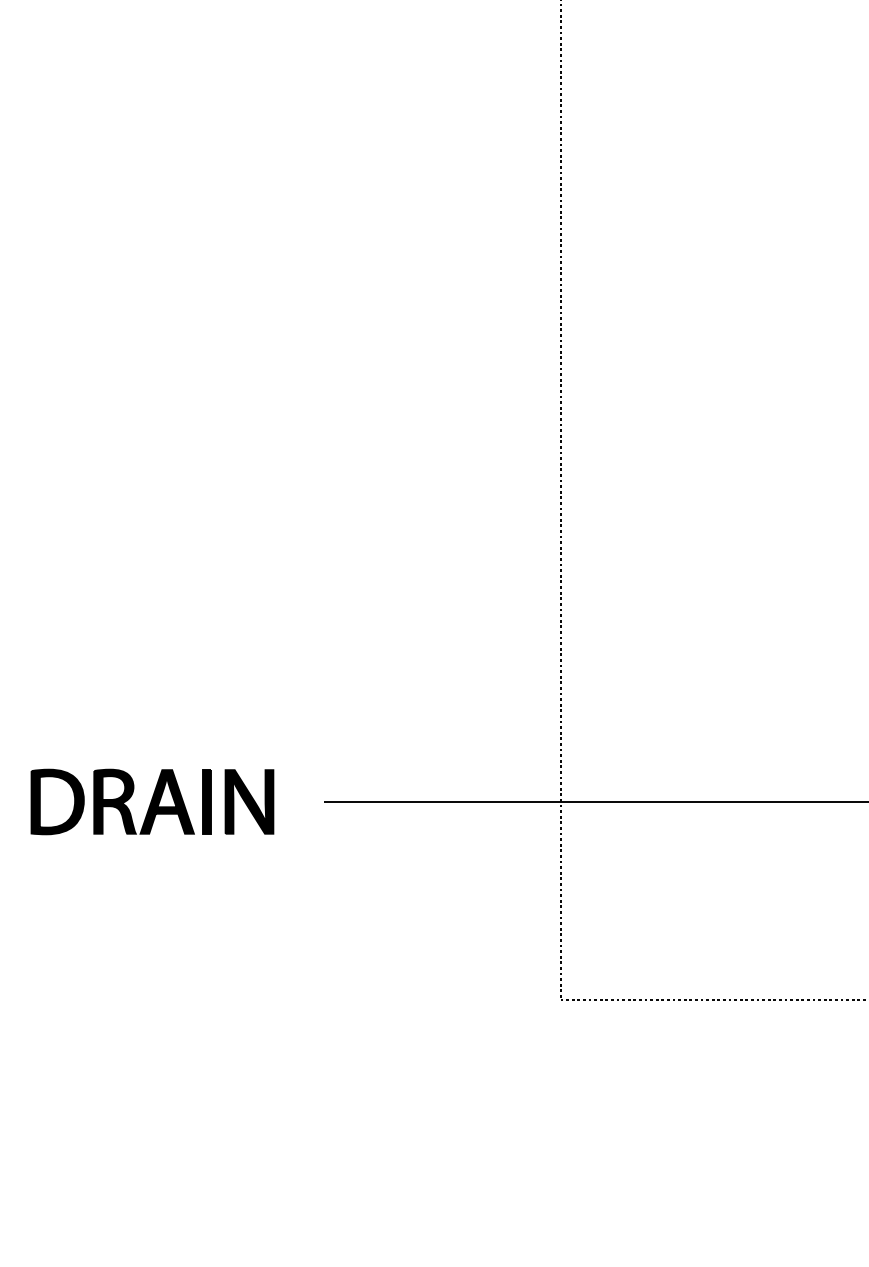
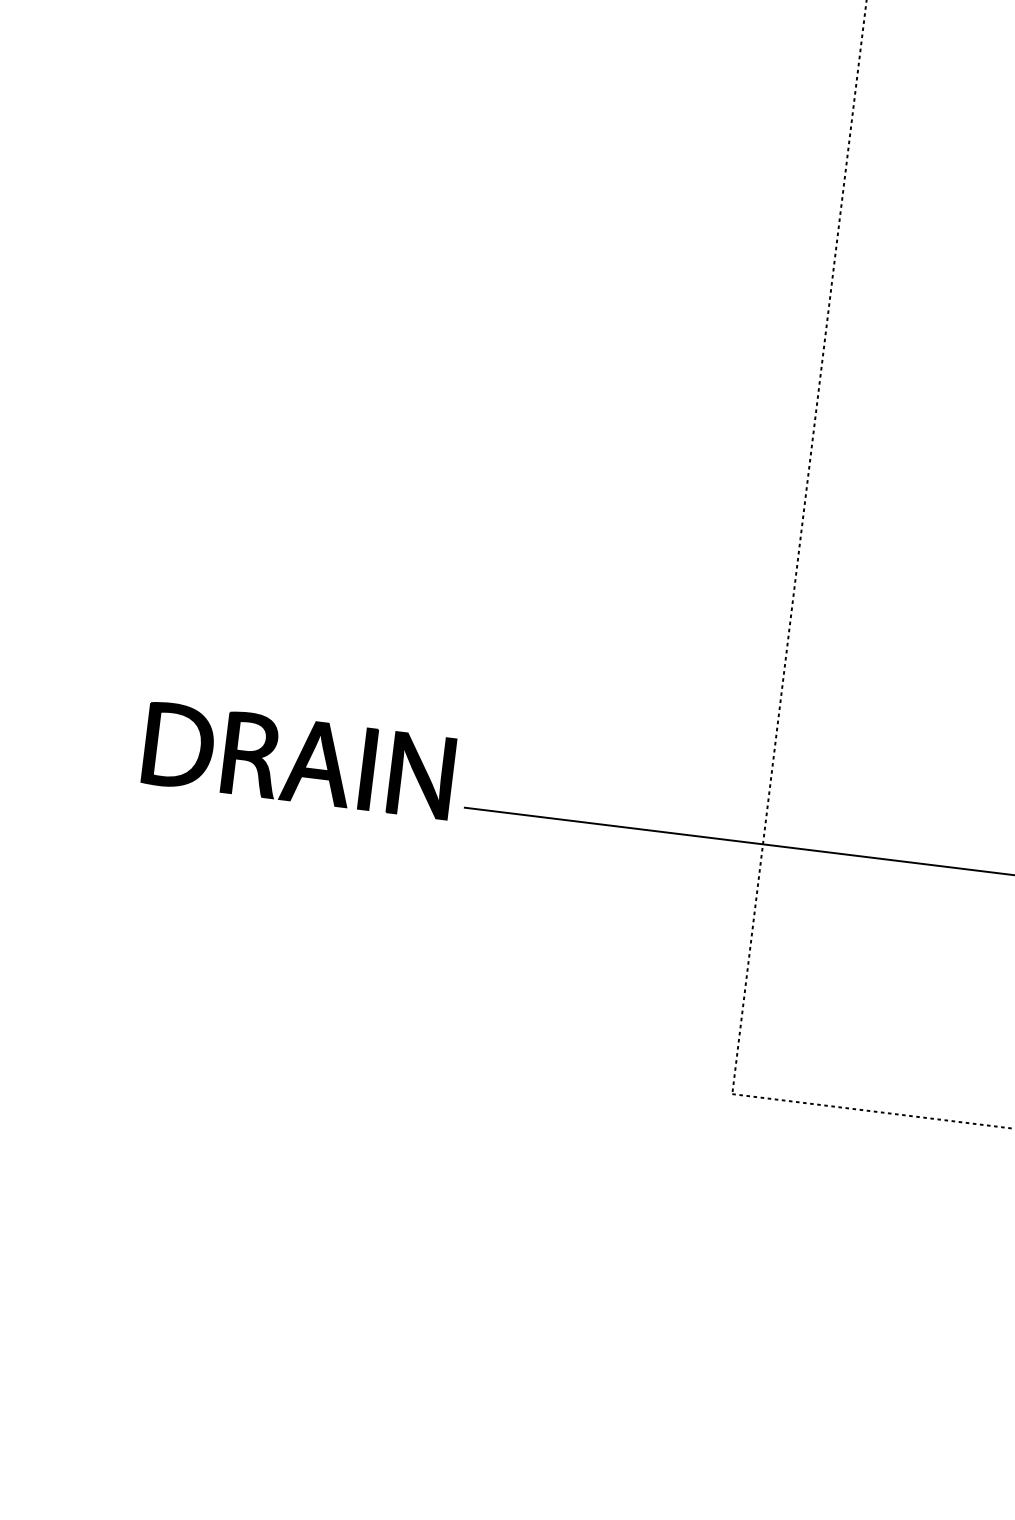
part: (152, 801) -> (299, 760), moved

